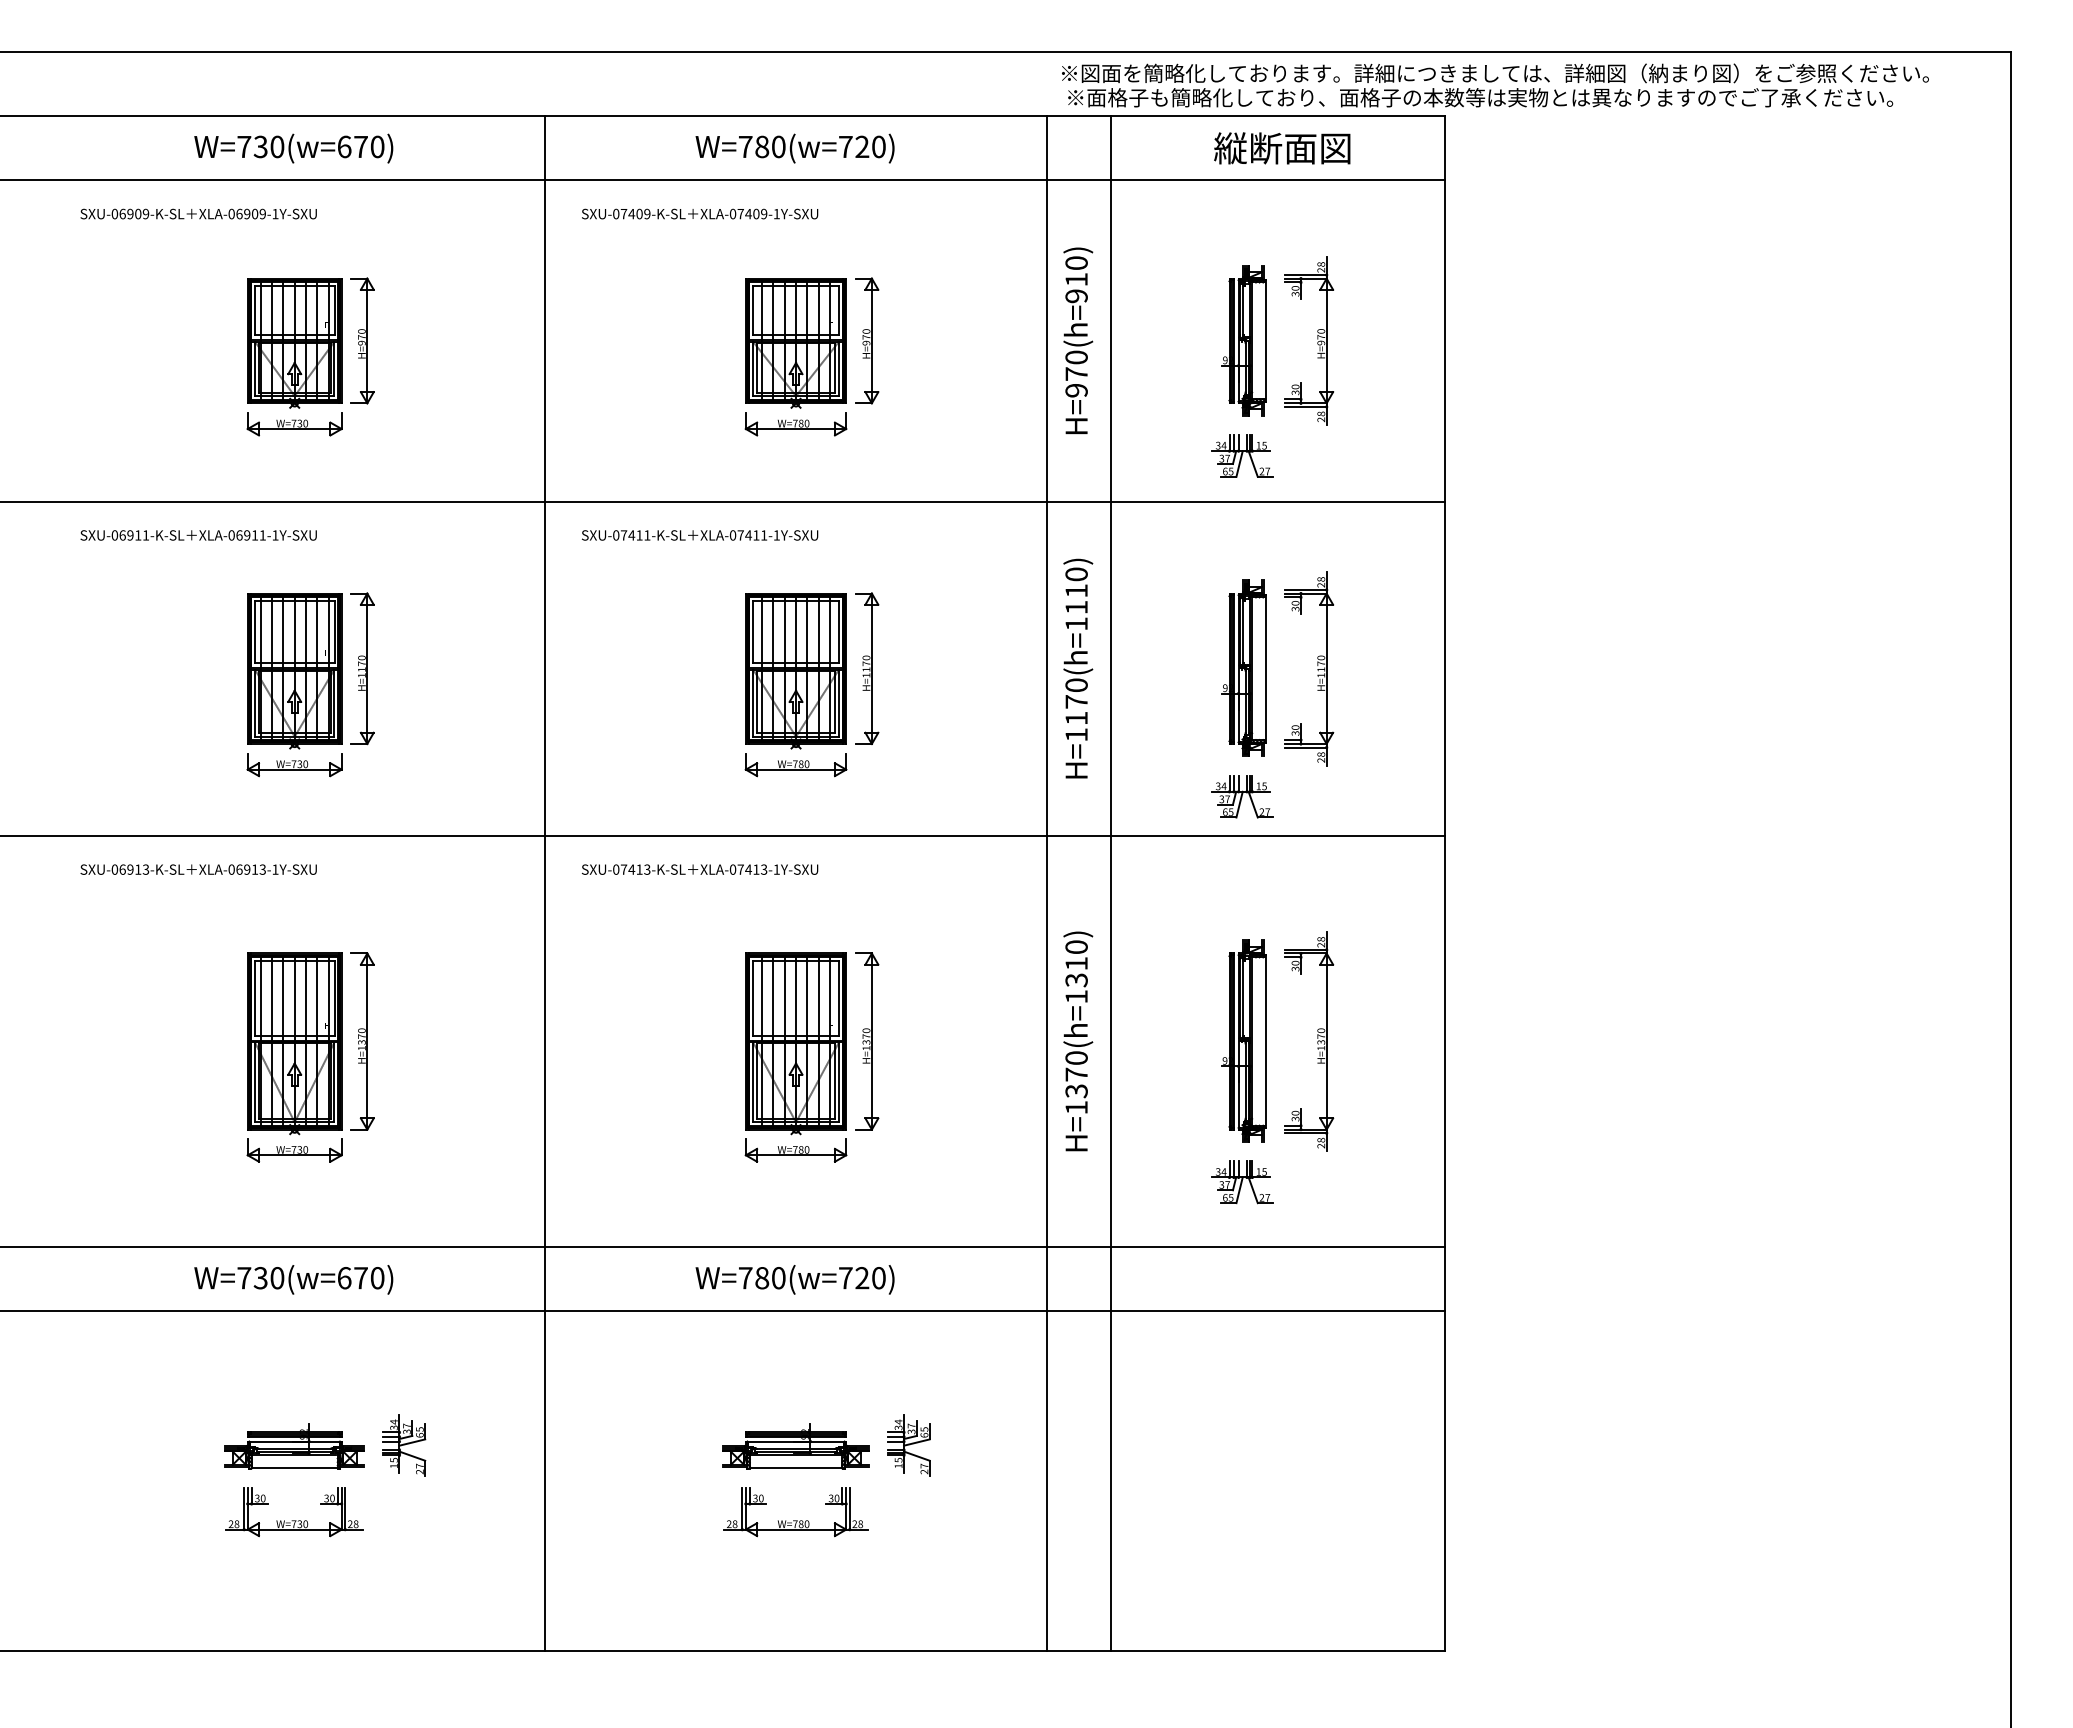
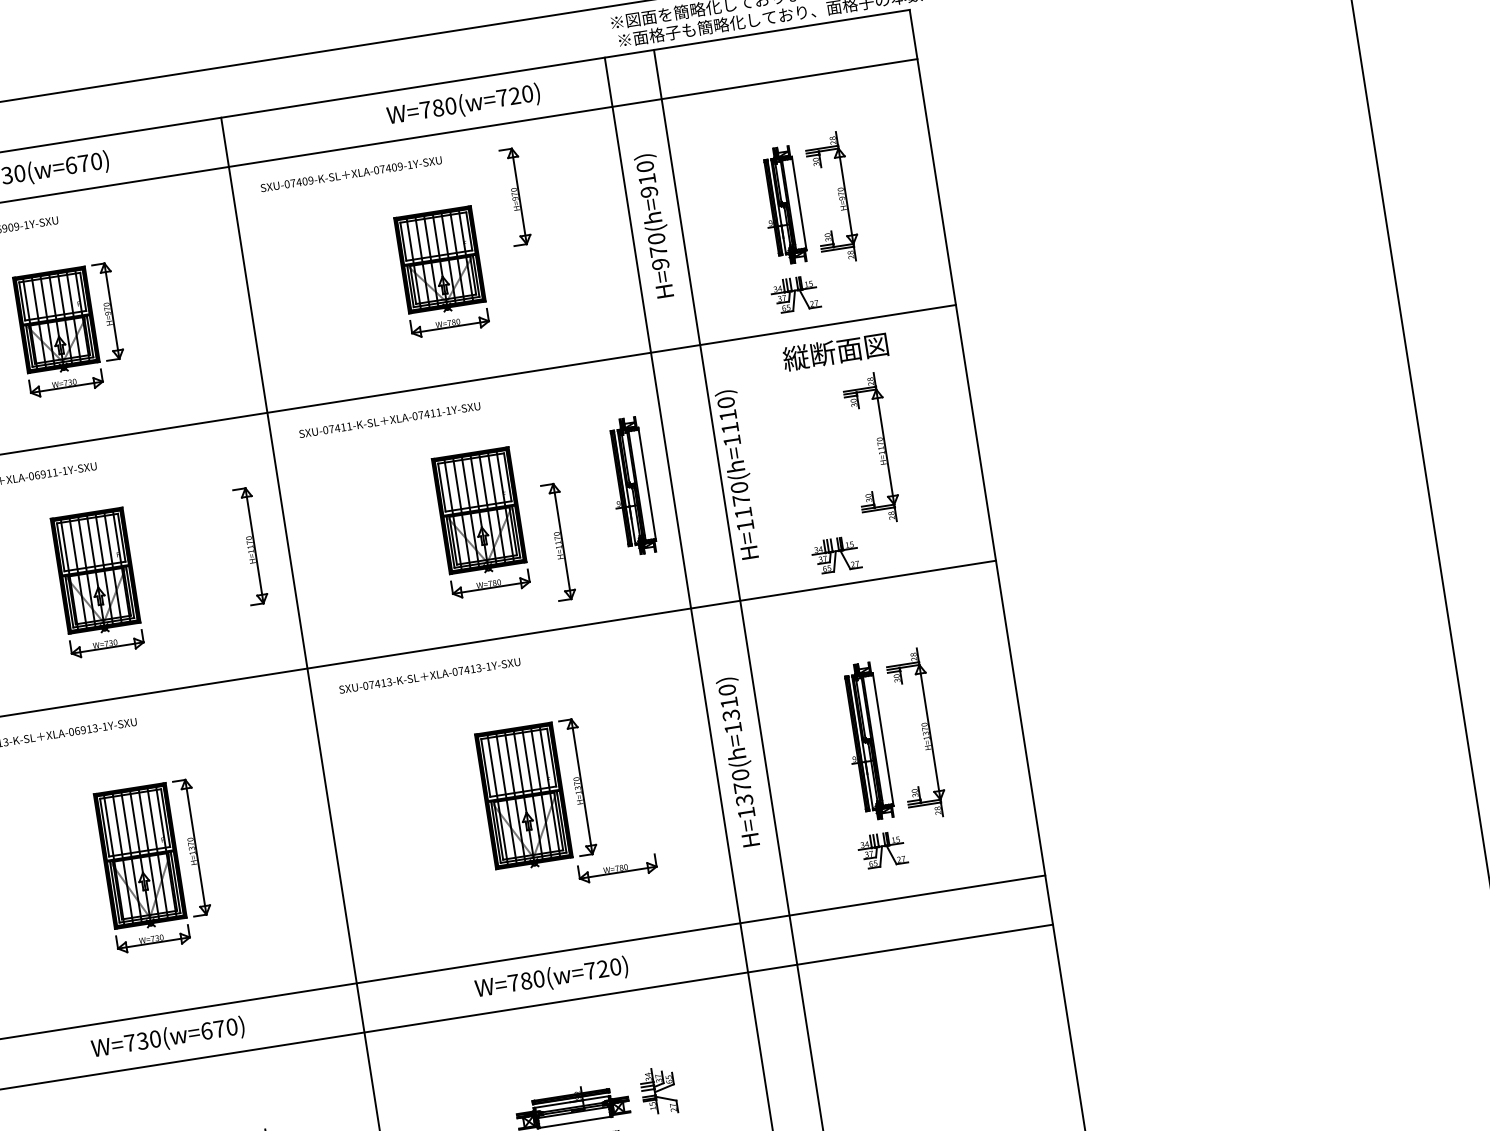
text: (794, 148) -> (463, 105), moved
text: (1282, 148) -> (835, 351), moved
part: (867, 340) -> (515, 196), moved
part: (1243, 667) -> (630, 486), moved
part: (362, 668) -> (250, 546), moved
part: (867, 668) -> (558, 541), moved
text: (1078, 668) -> (738, 474), moved
part: (795, 1150) -> (617, 869), moved

